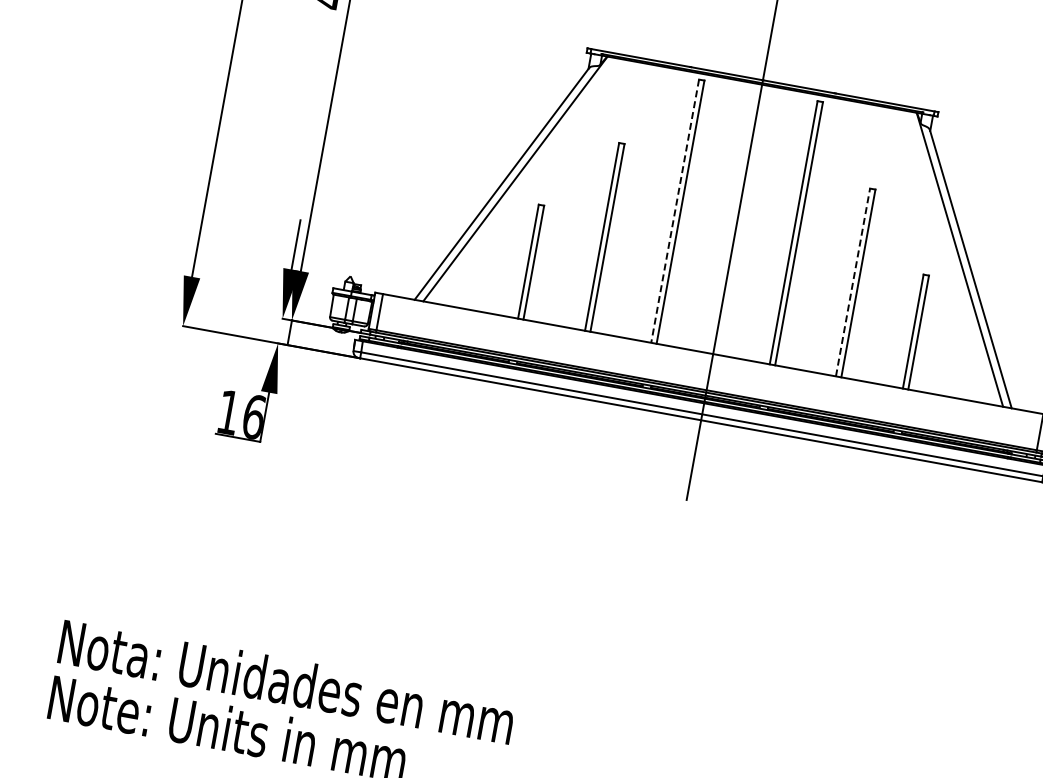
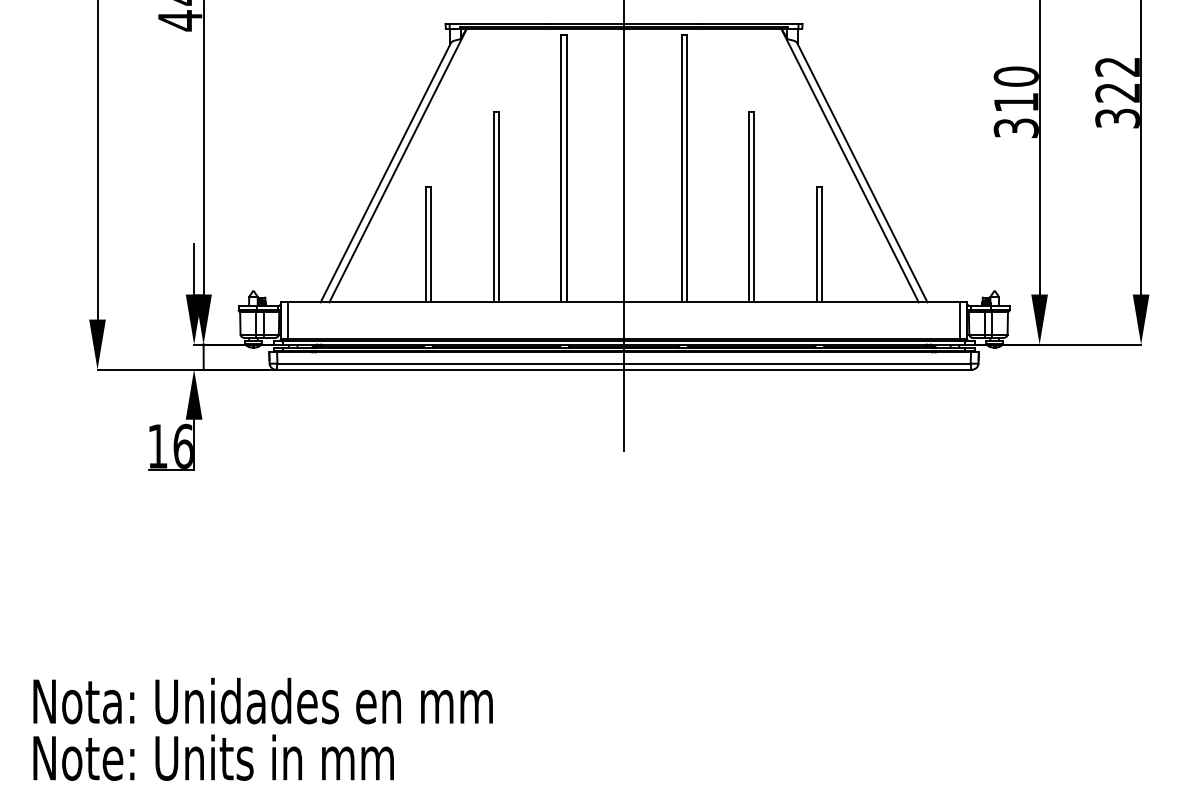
line: (675, 211) -> (561, 168), dashed -> solid
line: (852, 282) -> (748, 206), dashed -> solid

